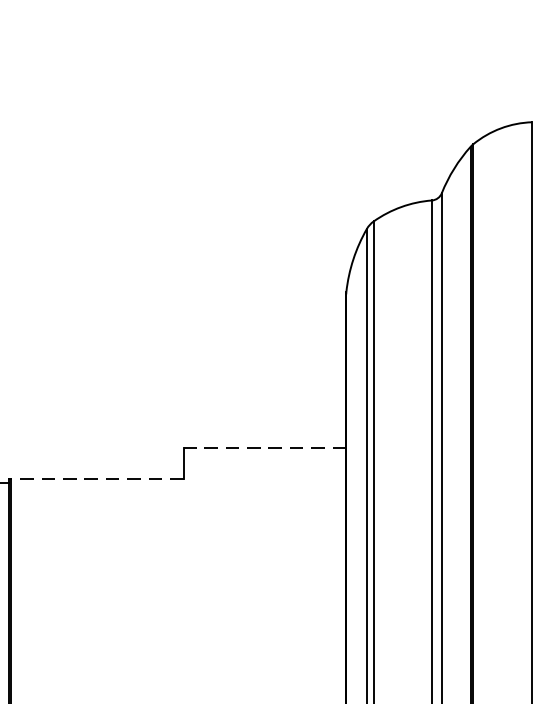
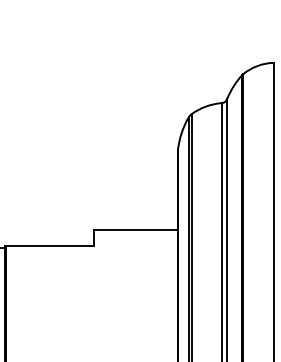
line: (265, 448) -> (136, 230), dashed -> solid
line: (96, 479) -> (49, 246), dashed -> solid

